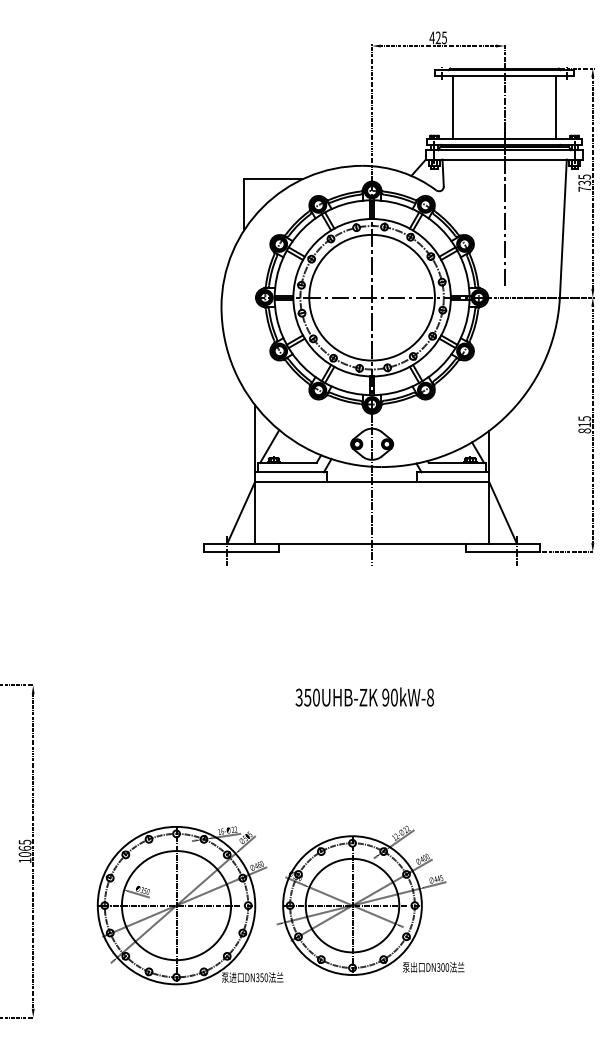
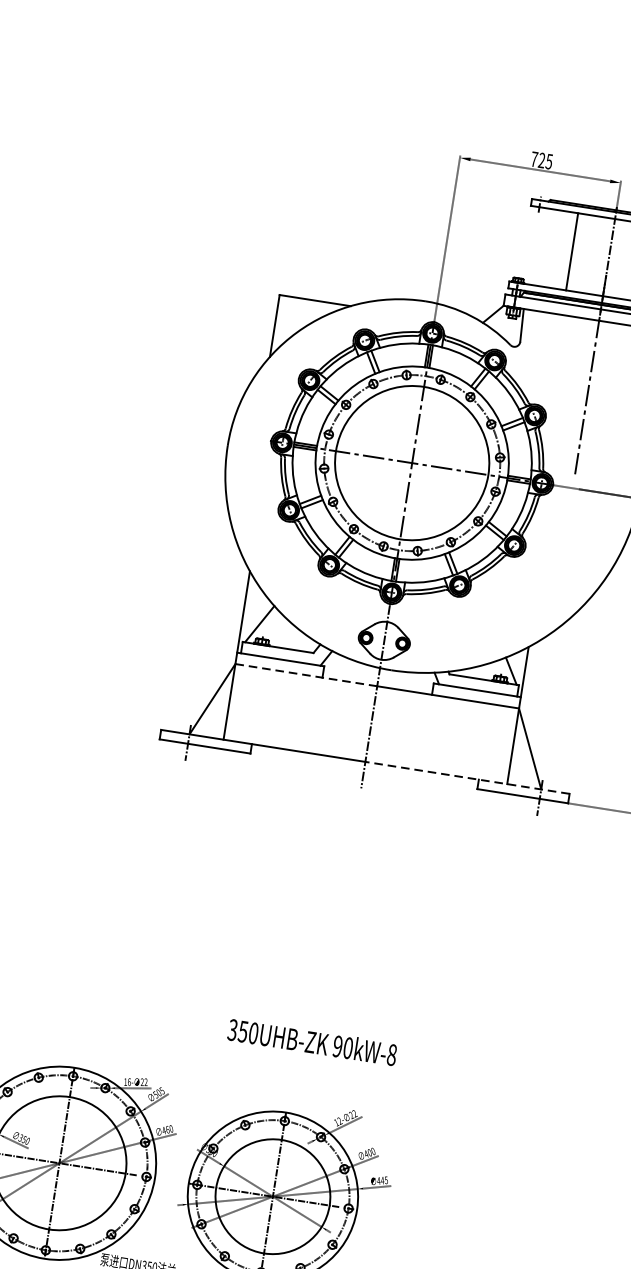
text: (431, 37) -> (533, 158), 425 -> 725
line: (453, 107) -> (572, 251), moved
line: (314, 481) -> (307, 675), solid -> dashed
line: (455, 544) -> (466, 778), solid -> dashed
text: (364, 696) -> (312, 1041), moved

